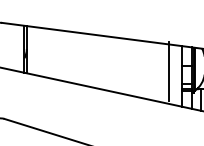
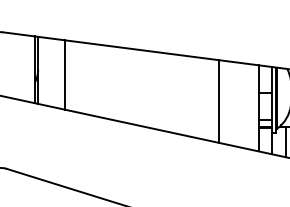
line: (45, 52) -> (64, 74), added
line: (168, 71) -> (218, 101), moved

